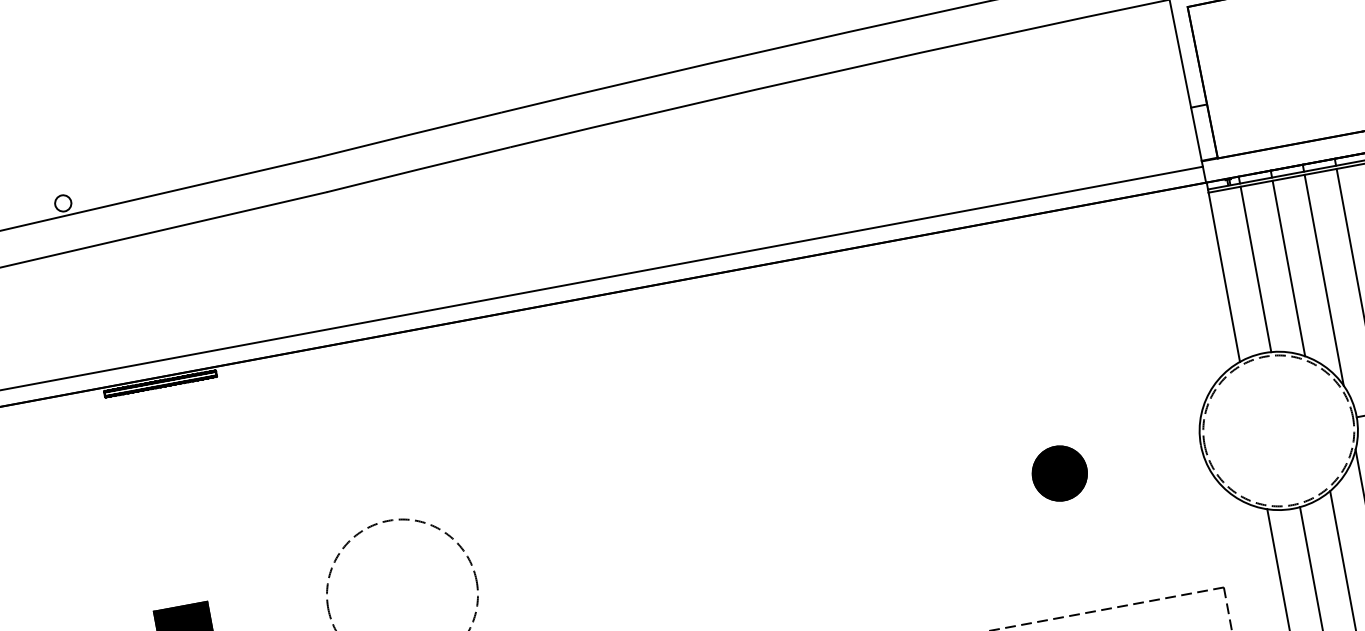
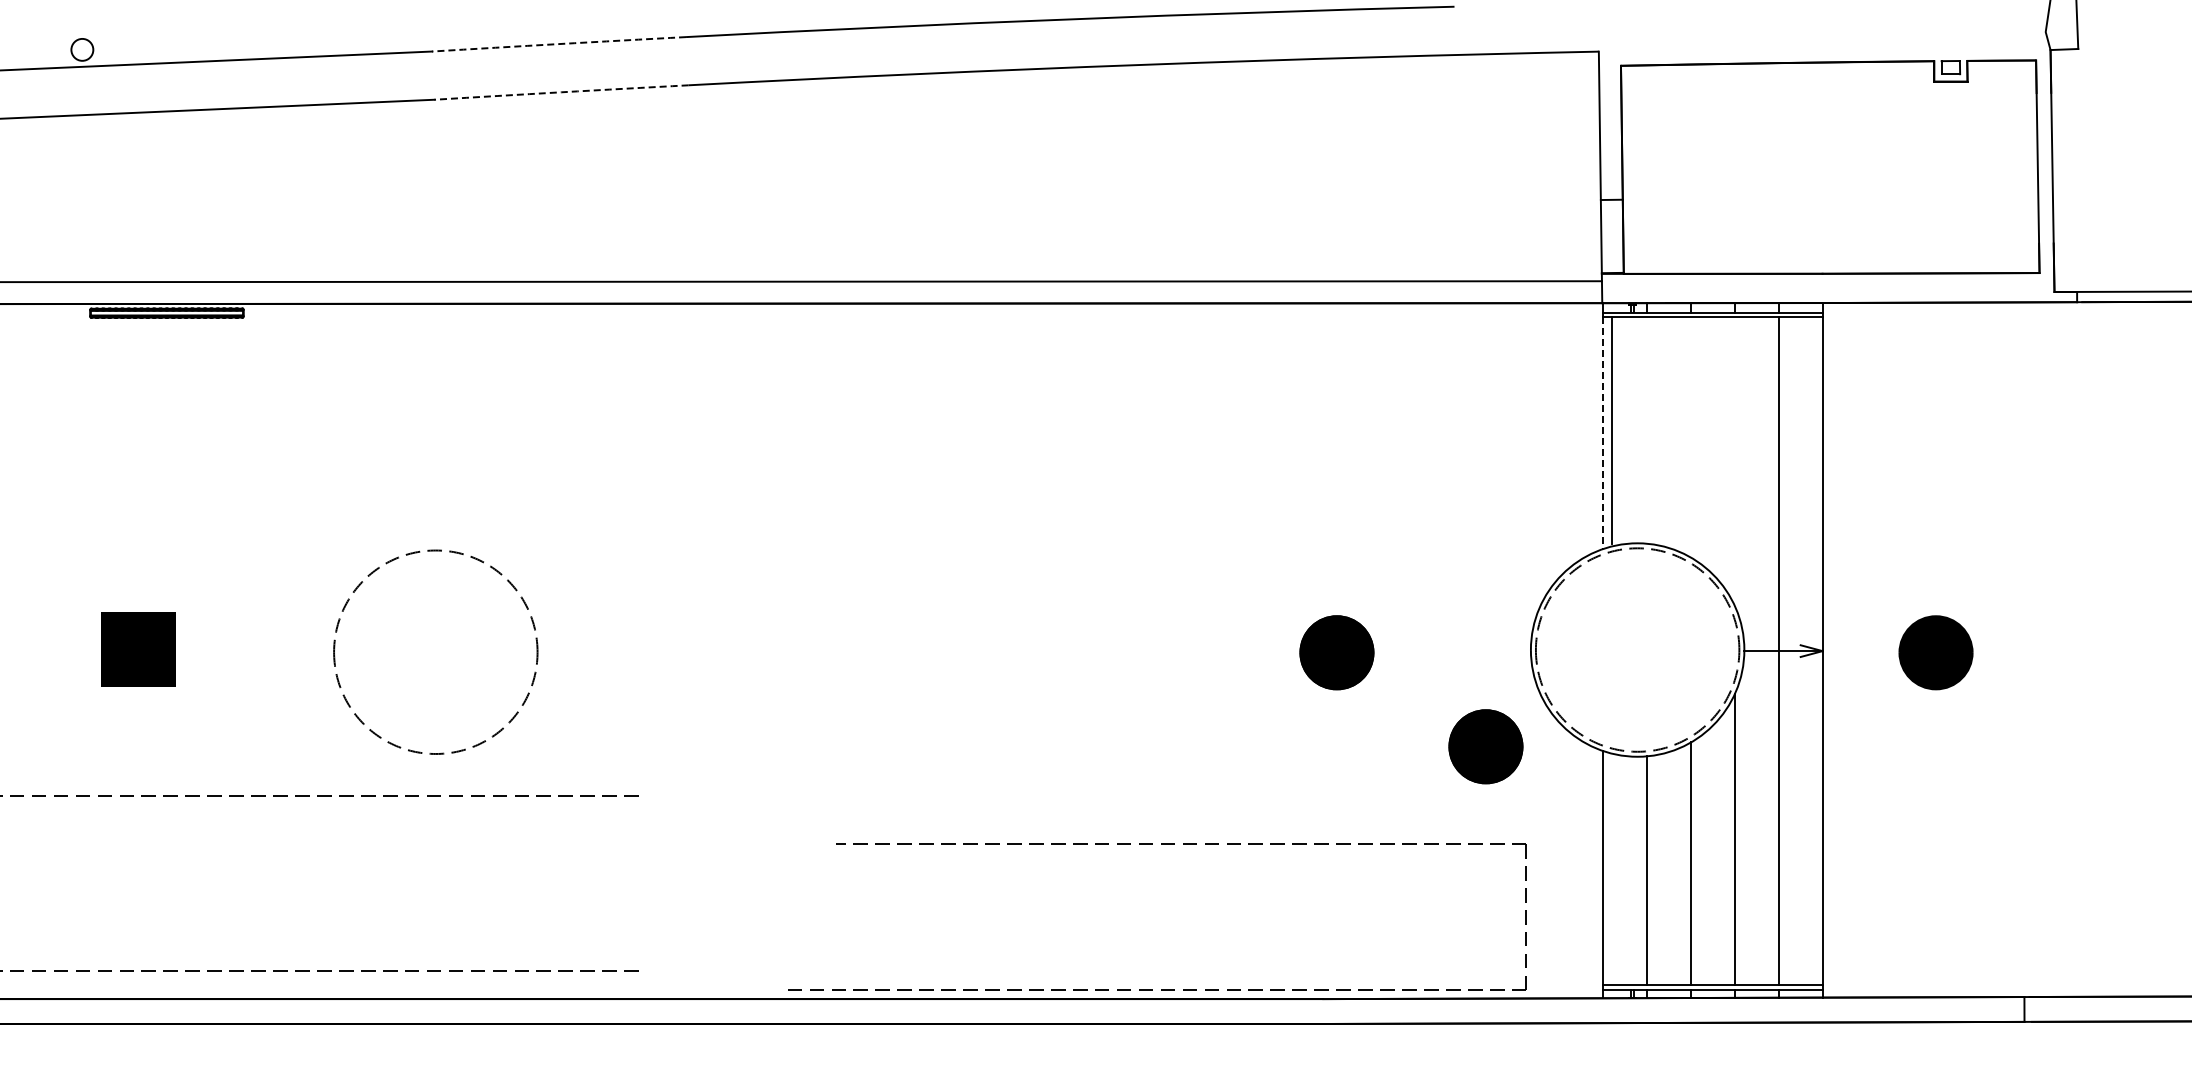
arc: (409, 135) -> (558, 44), solid -> dashed
arc: (418, 169) -> (561, 92), solid -> dashed
line: (1288, 268) -> (1690, 437), removed
line: (1256, 269) -> (1612, 430), moved
line: (1224, 277) -> (1603, 433), solid -> dashed
line: (1323, 280) -> (1734, 461), removed
part: (1180, 521) -> (1485, 746), added

